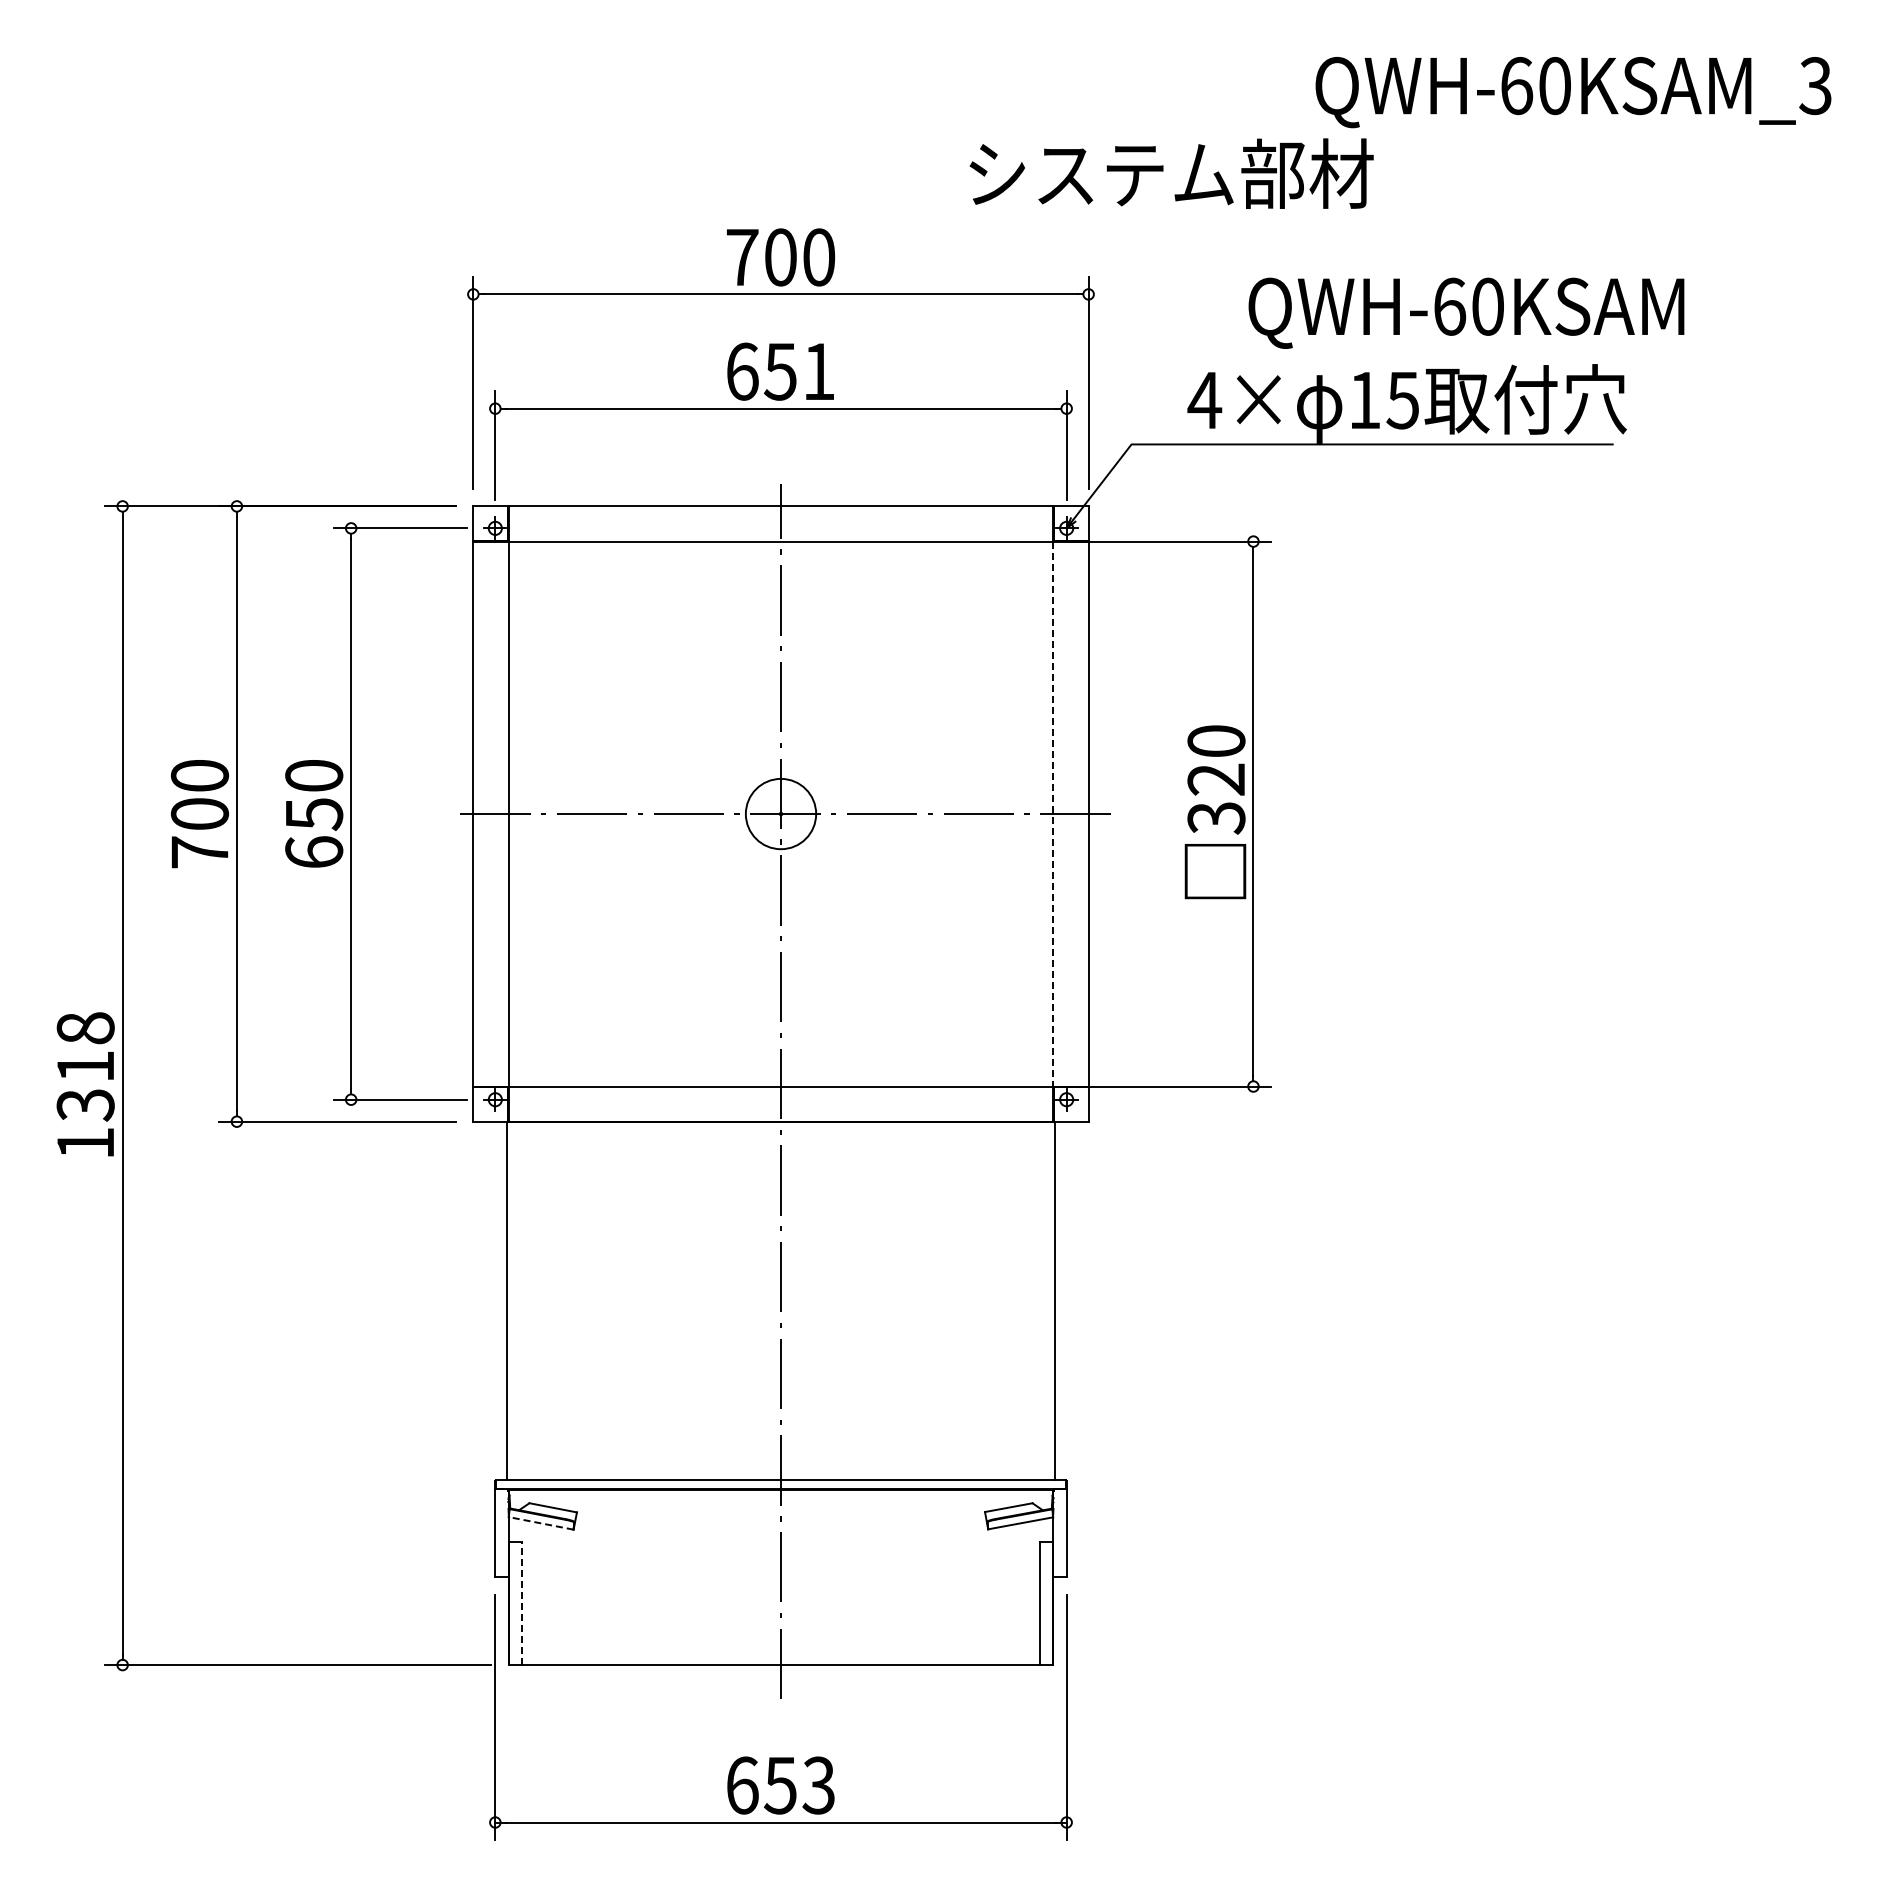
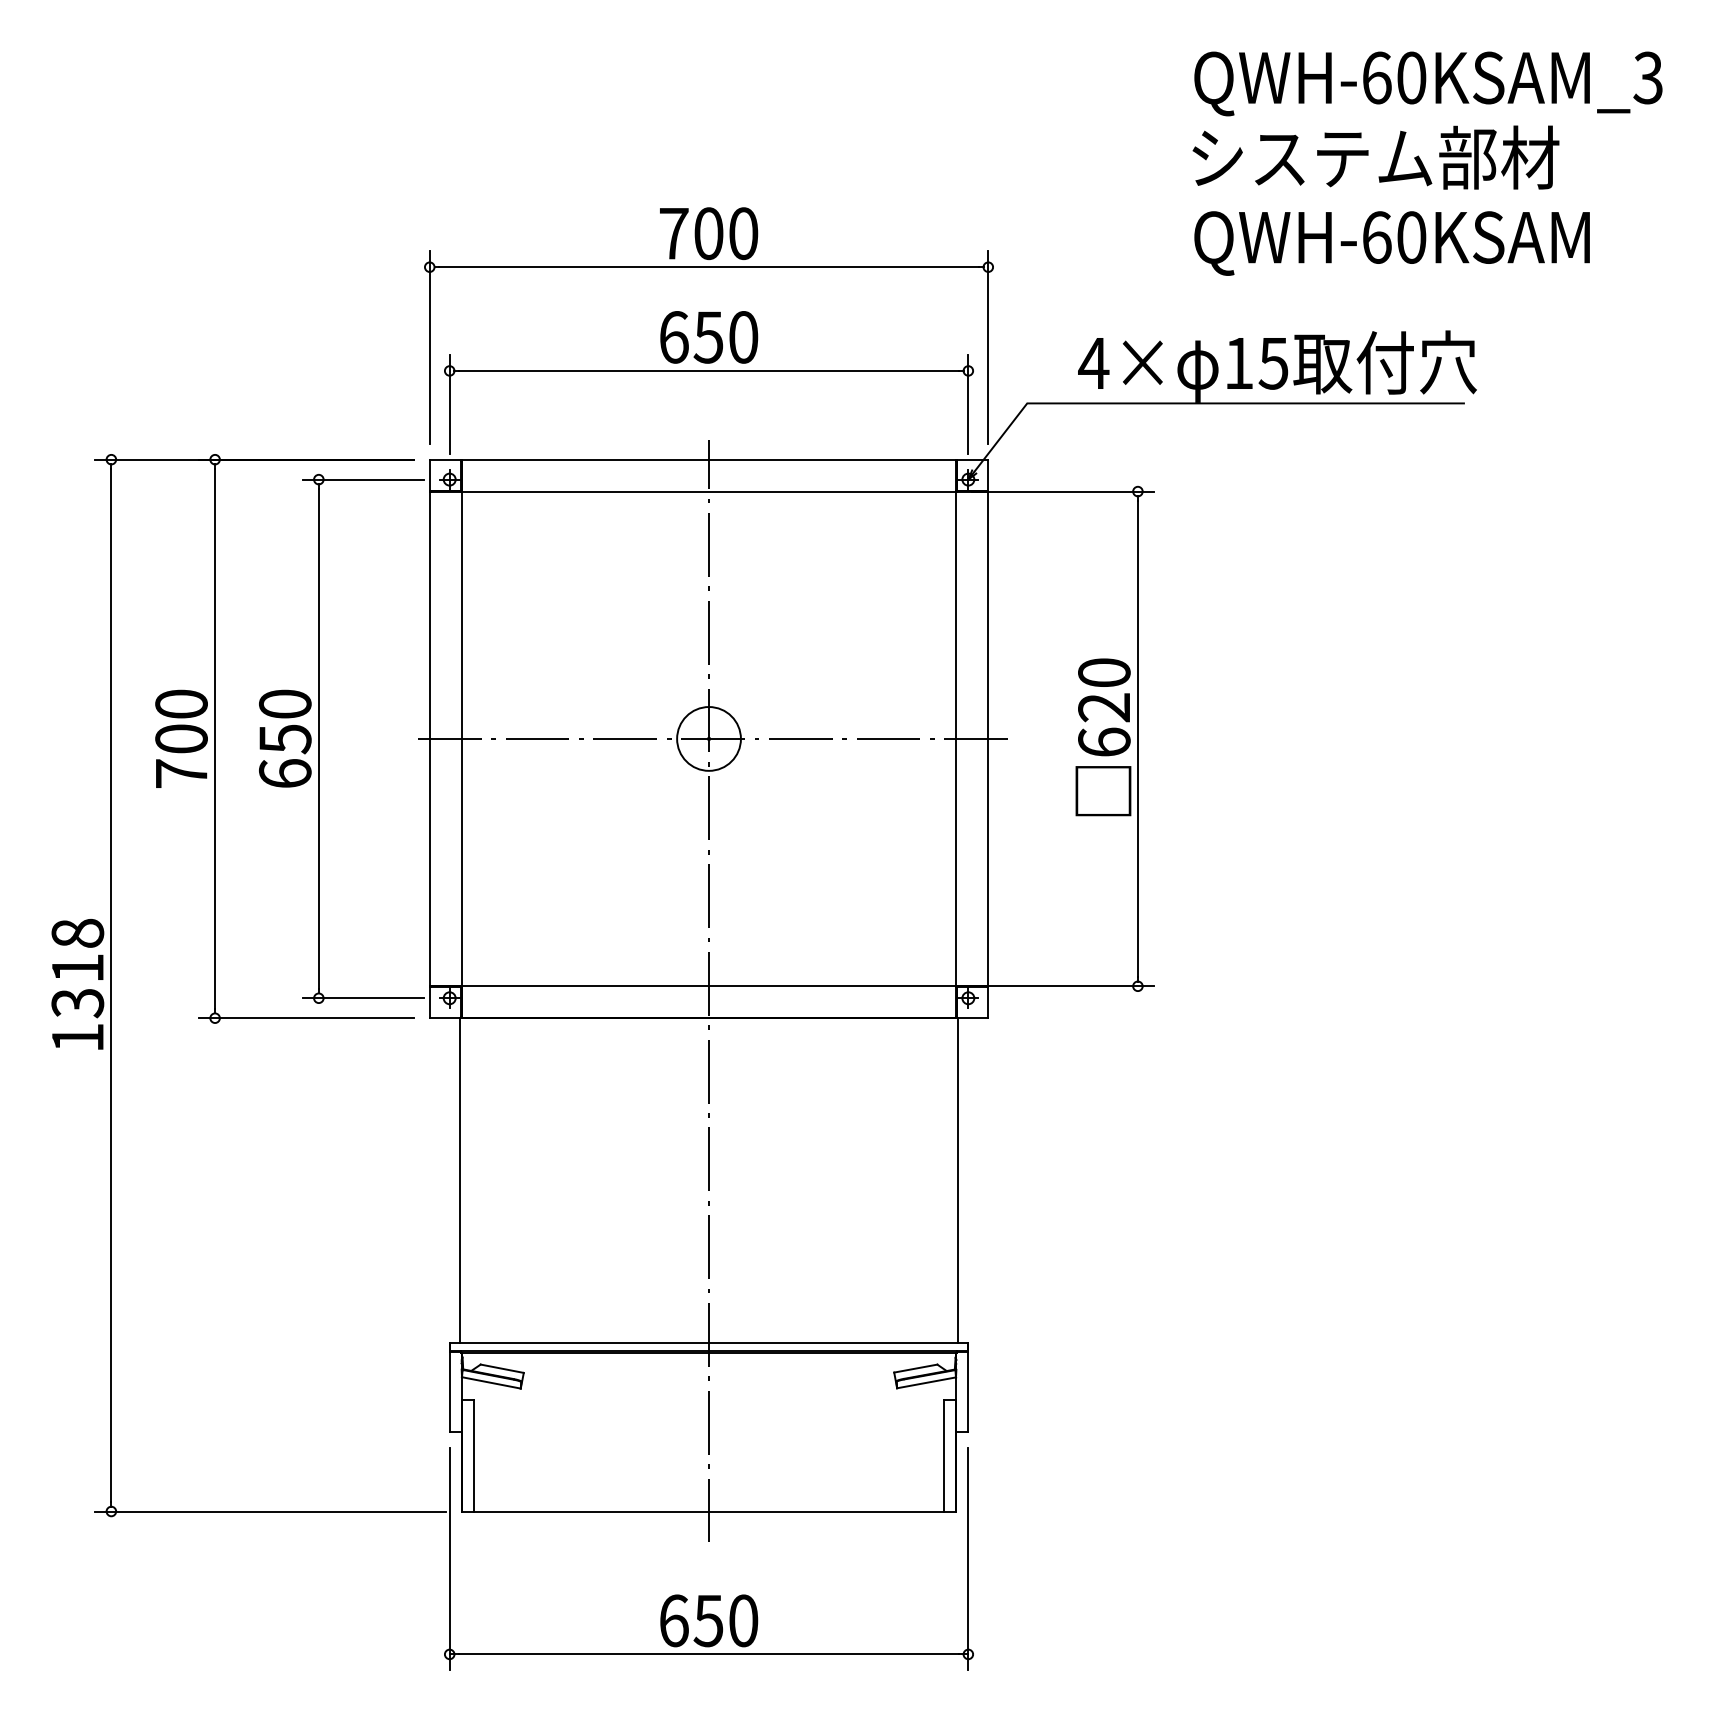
text: (1171, 173) -> (1375, 157), moved
text: (1466, 312) -> (1392, 242), moved
text: (819, 371) -> (743, 337), 651 -> 650
line: (1053, 814) -> (956, 739), dashed -> solid
text: (1216, 817) -> (1104, 742), 320 -> 620
line: (541, 1523) -> (491, 1382), dashed -> solid
line: (521, 1603) -> (473, 1455), dashed -> solid
text: (818, 1785) -> (743, 1620), 653 -> 650

